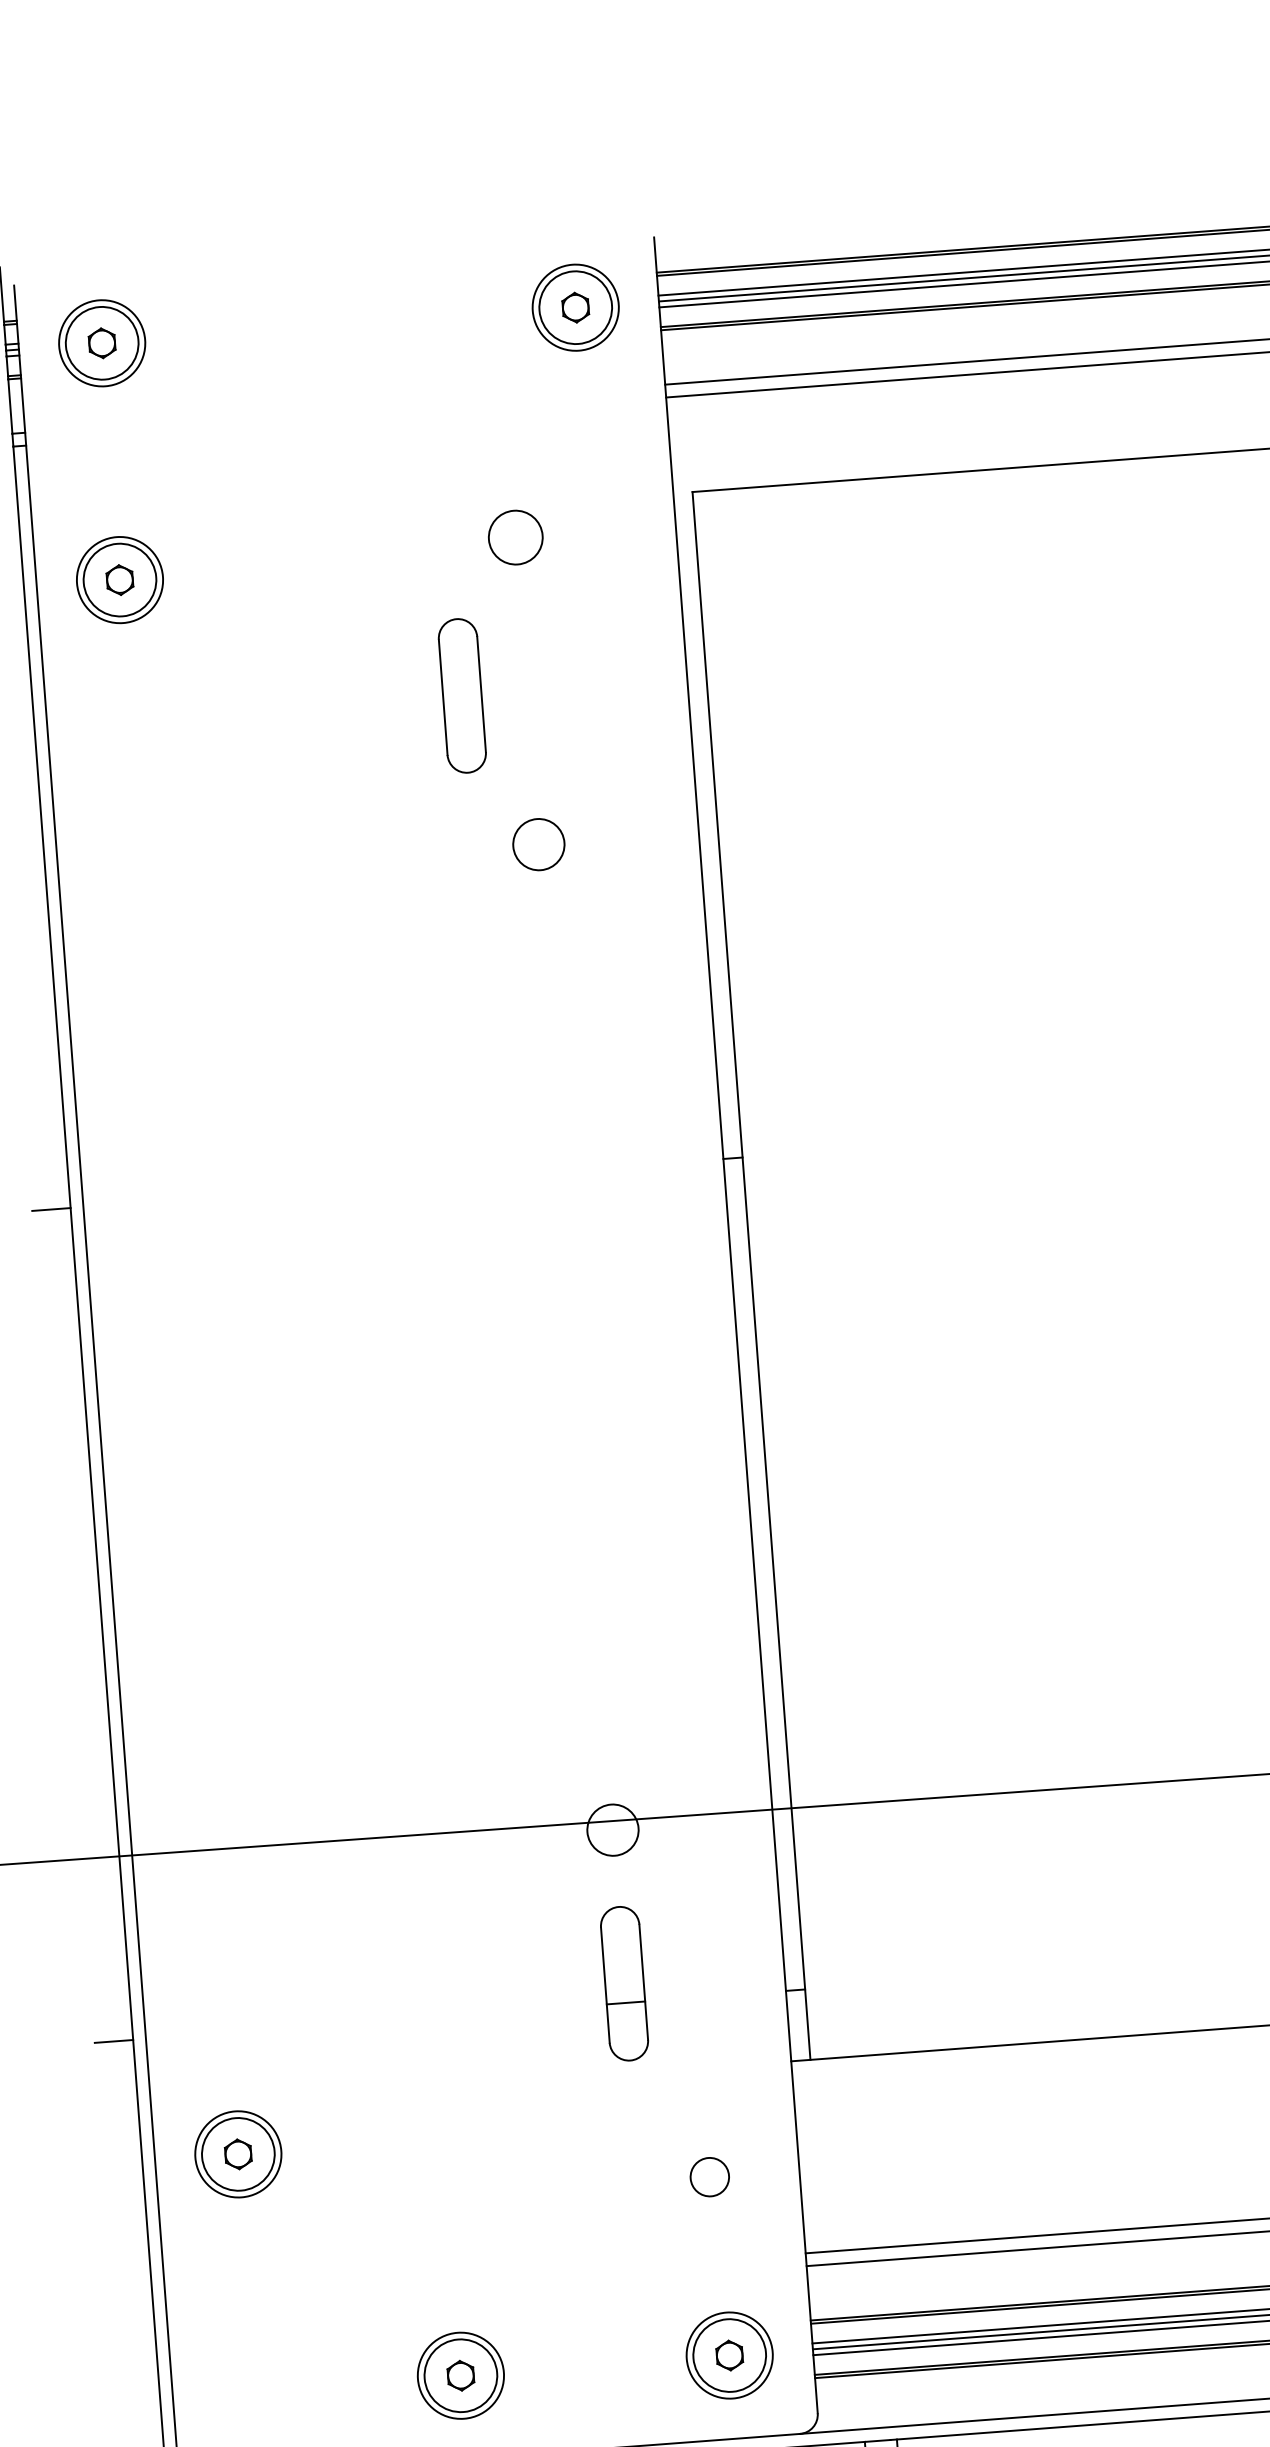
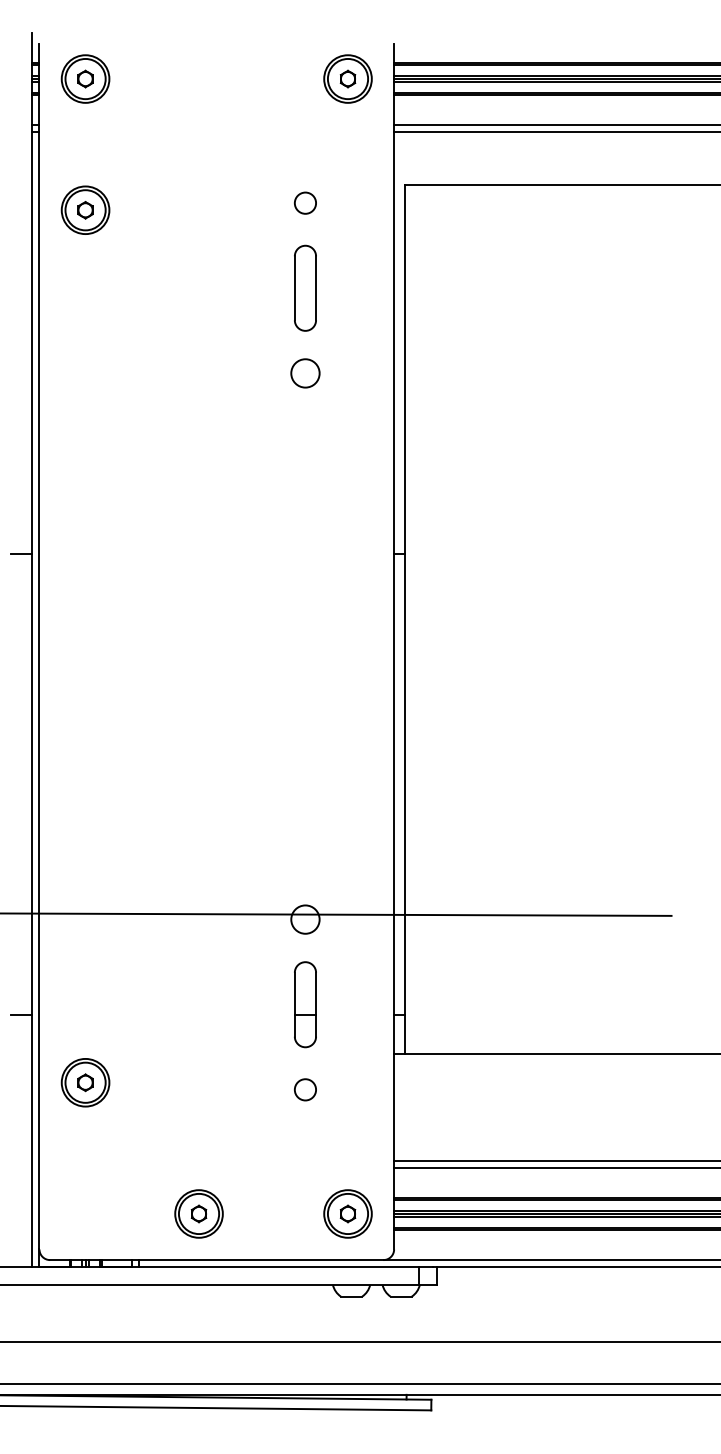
circle: (515, 536) -> (305, 202), size x0.71
part: (462, 694) -> (305, 287), moved
circle: (709, 2176) -> (305, 1089), moved

